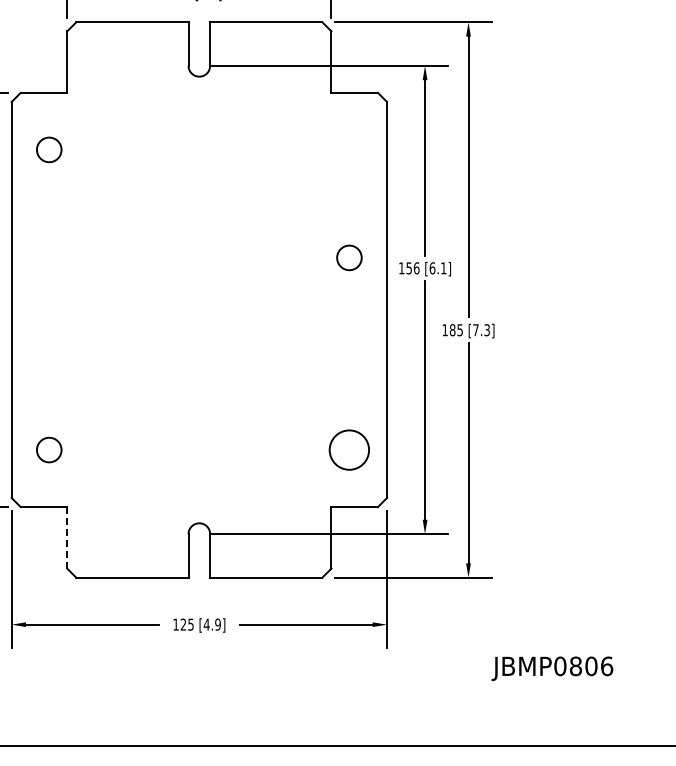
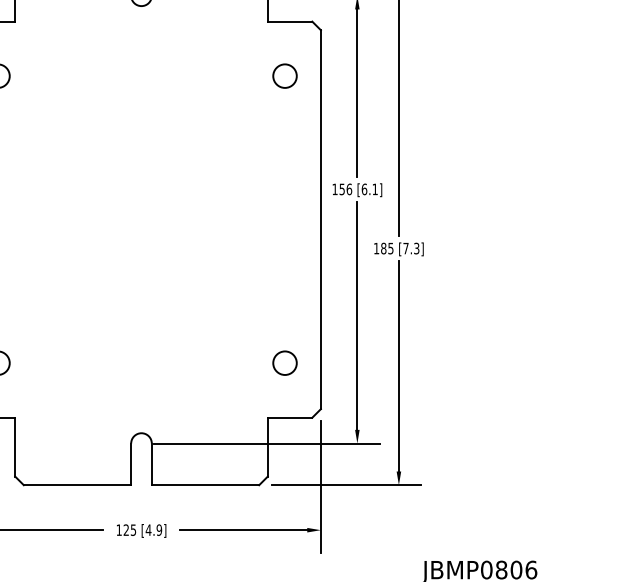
circle: (349, 257) -> (285, 75), moved
circle: (349, 449) -> (285, 362), size x0.62
line: (67, 537) -> (15, 446), dashed -> solid

